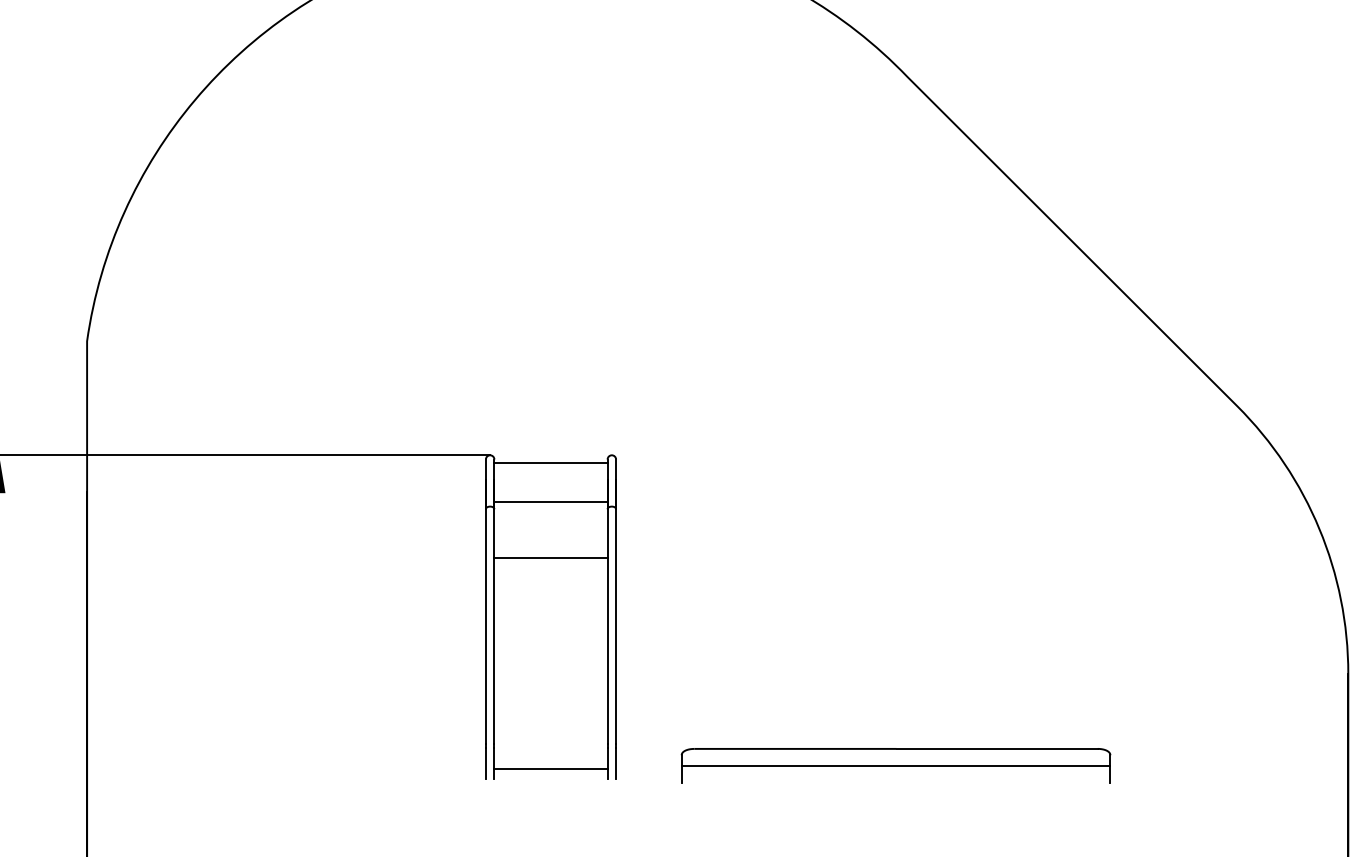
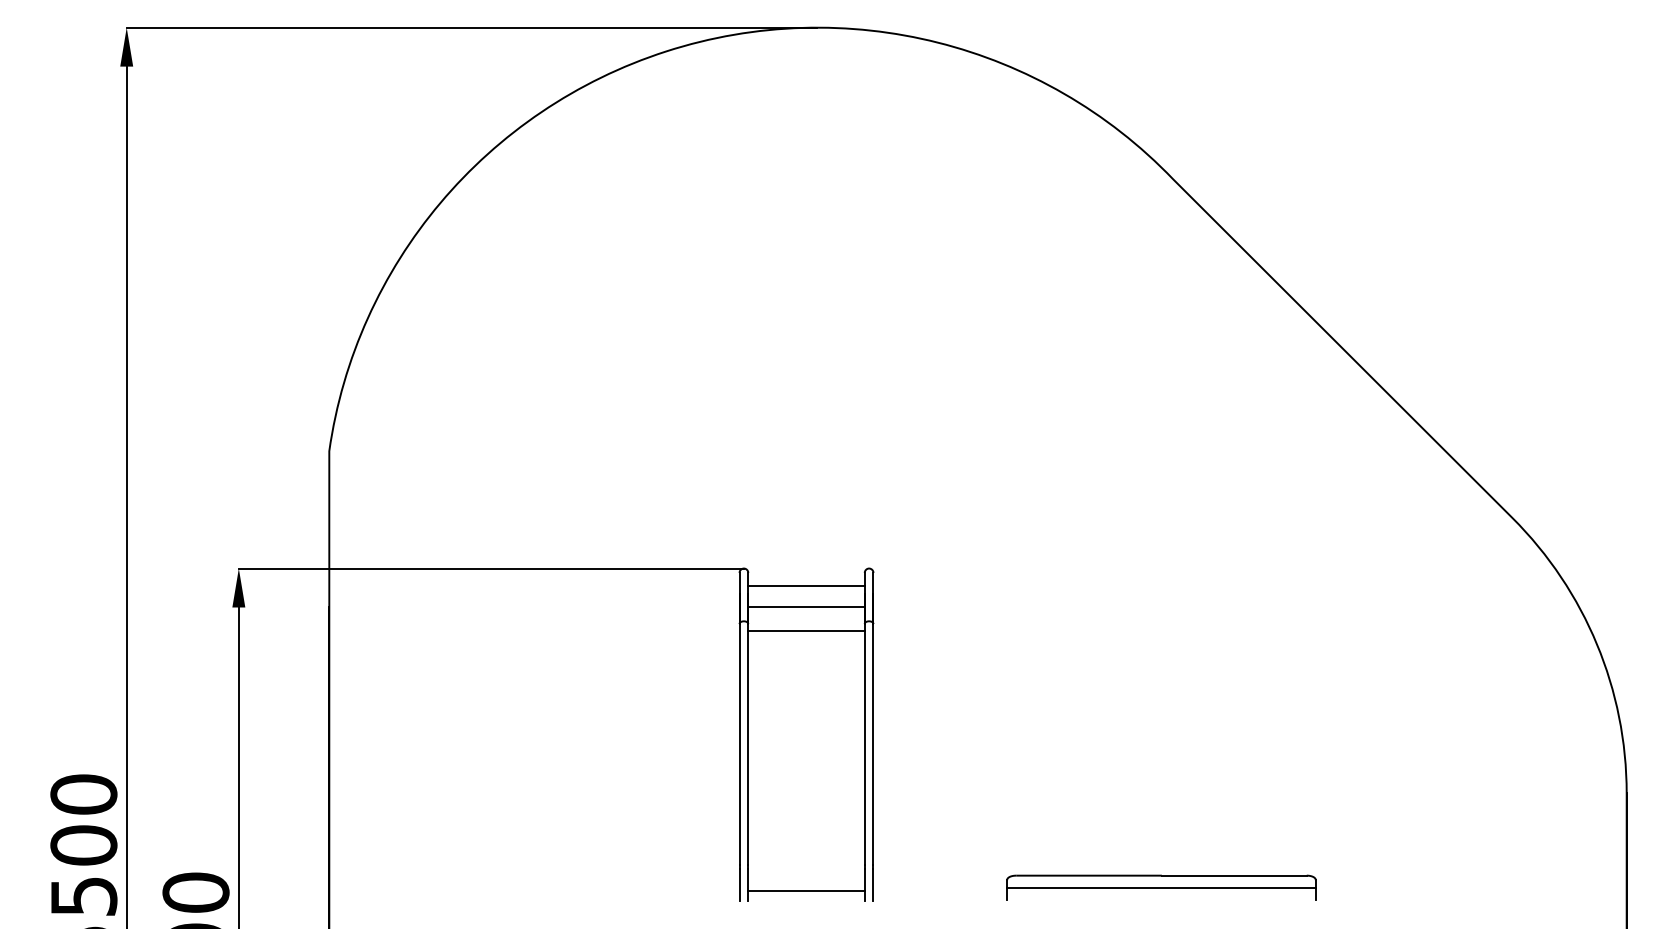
line: (550, 463) -> (806, 607), moved
line: (550, 501) -> (806, 586), moved
line: (550, 557) -> (806, 630), moved
part: (896, 765) -> (1161, 887), size x0.7

